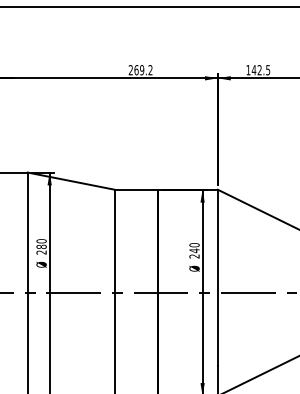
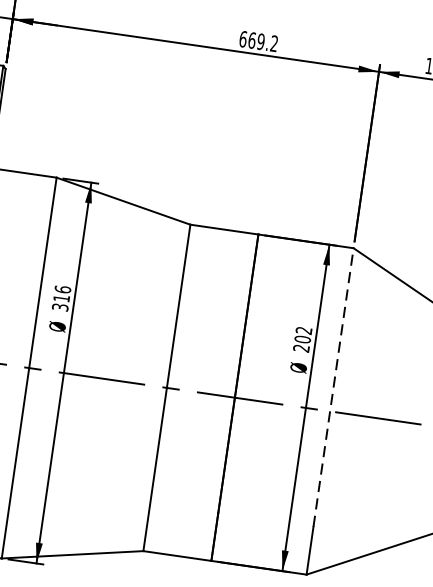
text: (130, 70) -> (242, 39), 269.2 -> 669.2
text: (41, 246) -> (61, 297), 280 -> 316
text: (194, 248) -> (303, 335), 240 -> 202
line: (217, 277) -> (332, 387), solid -> dashed

